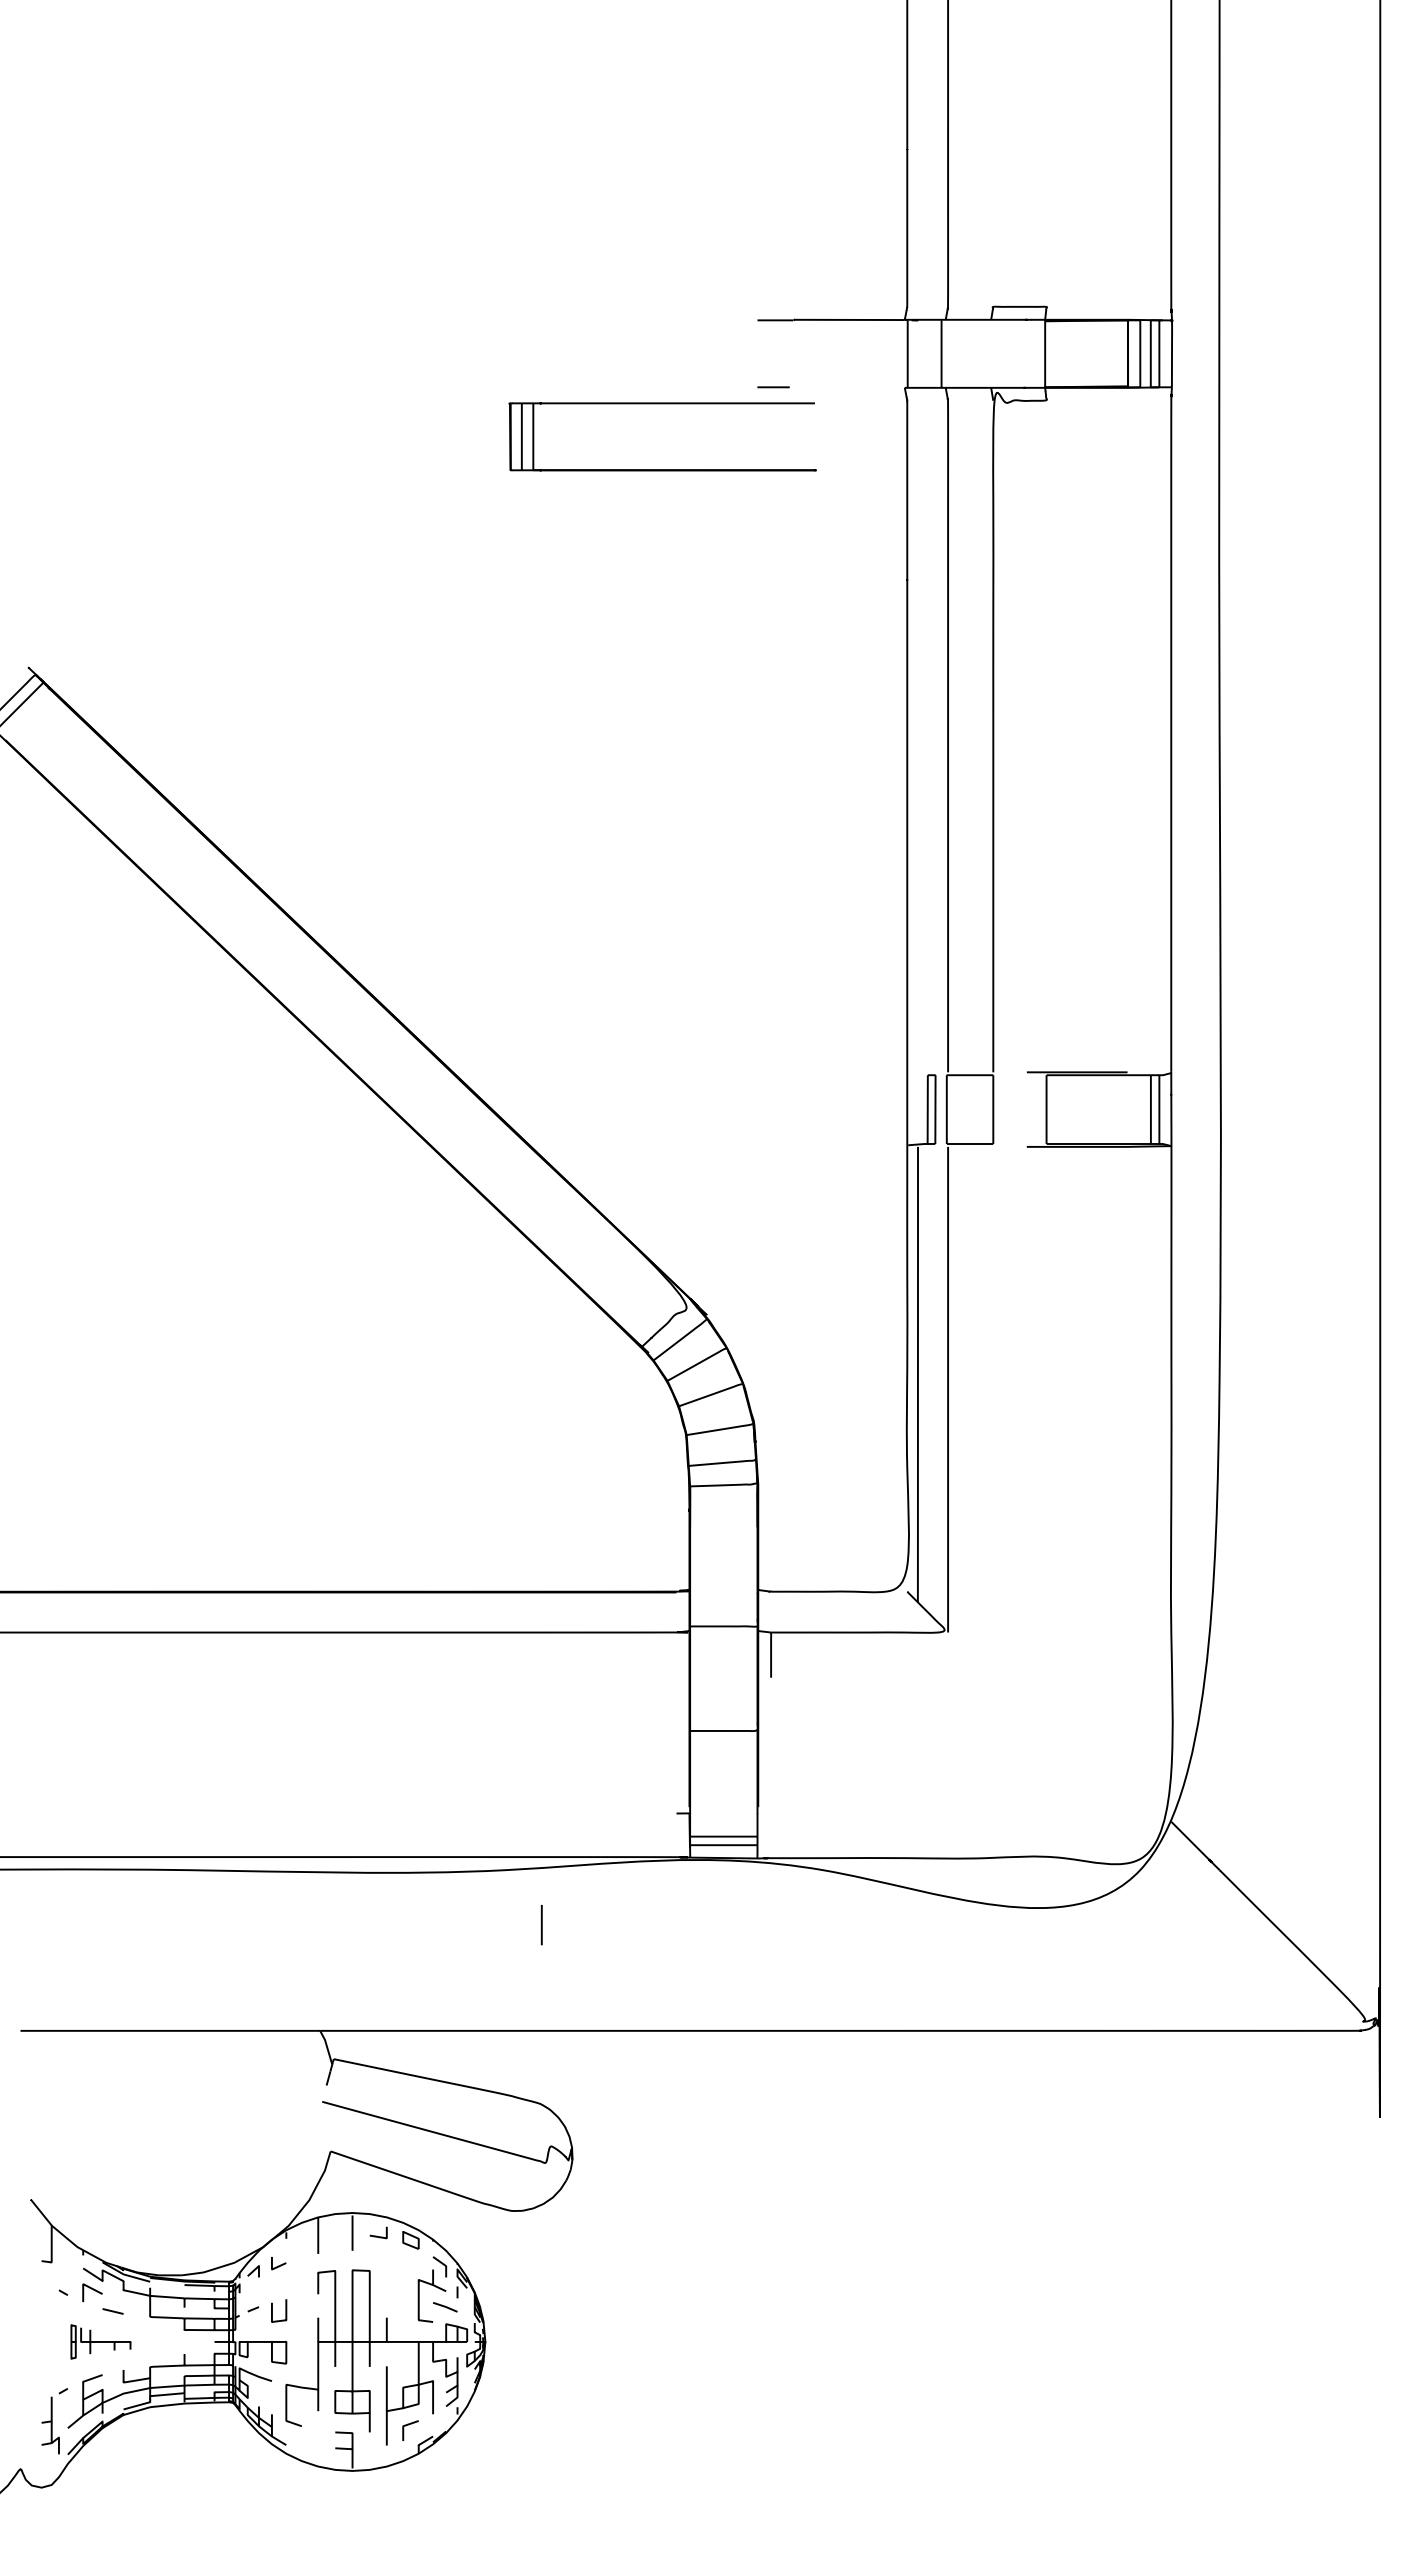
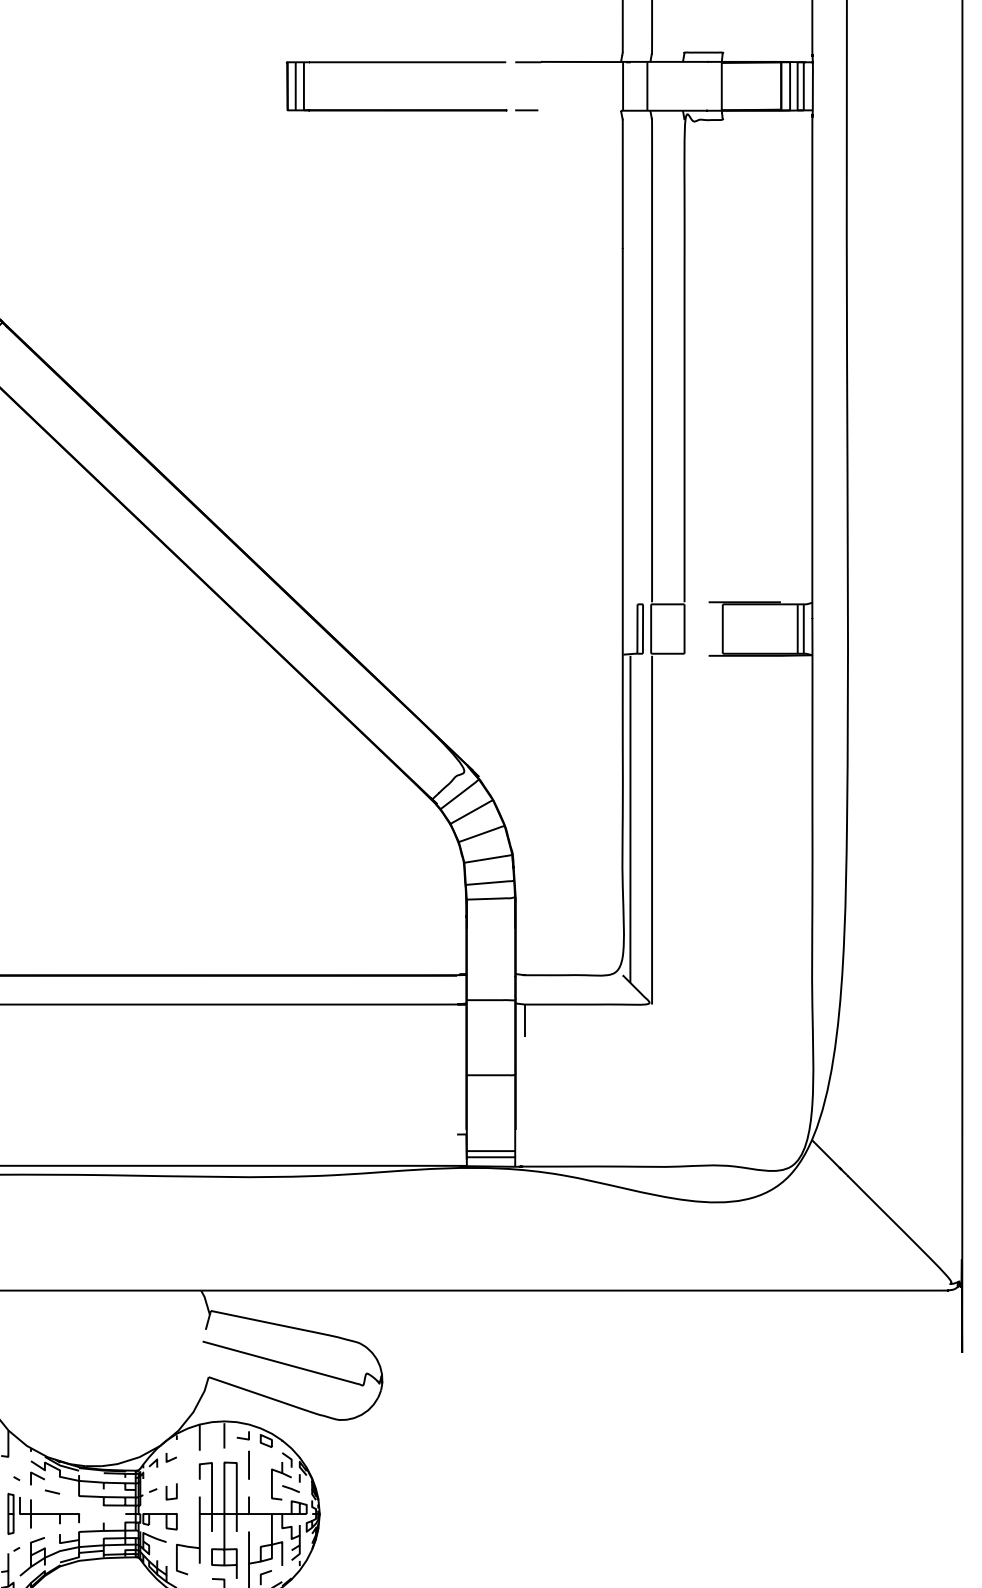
part: (662, 404) -> (396, 63), moved
line: (541, 1925) -> (248, 1465), moved
part: (100, 2341) -> (43, 1513), size x1.67

